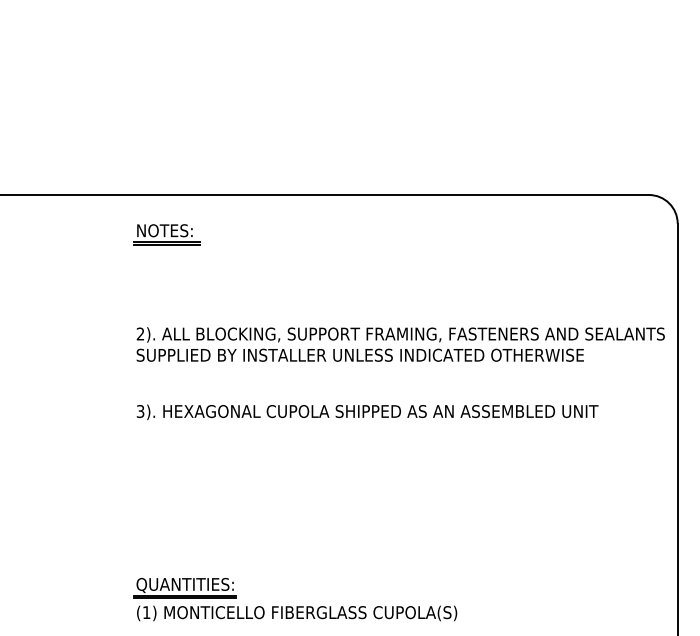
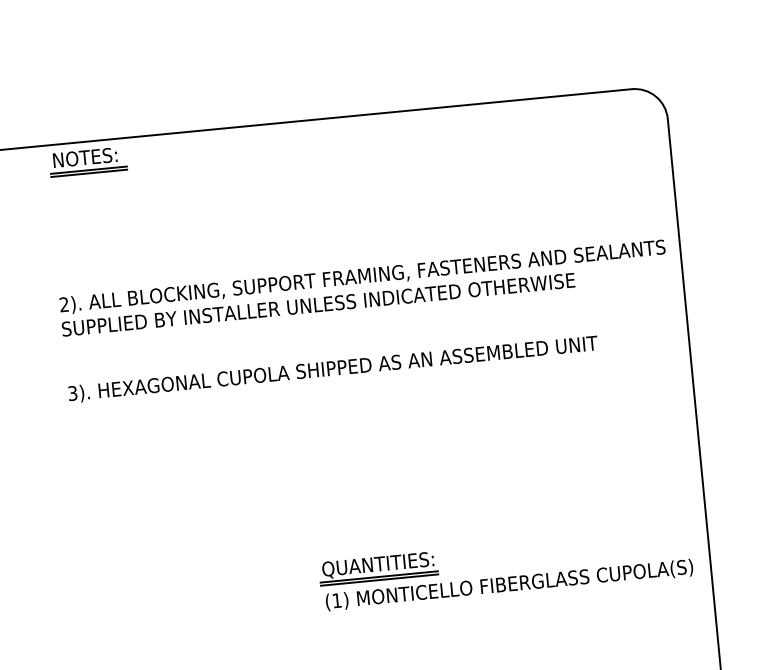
part: (166, 234) -> (87, 161), moved
part: (296, 606) -> (508, 577), moved

